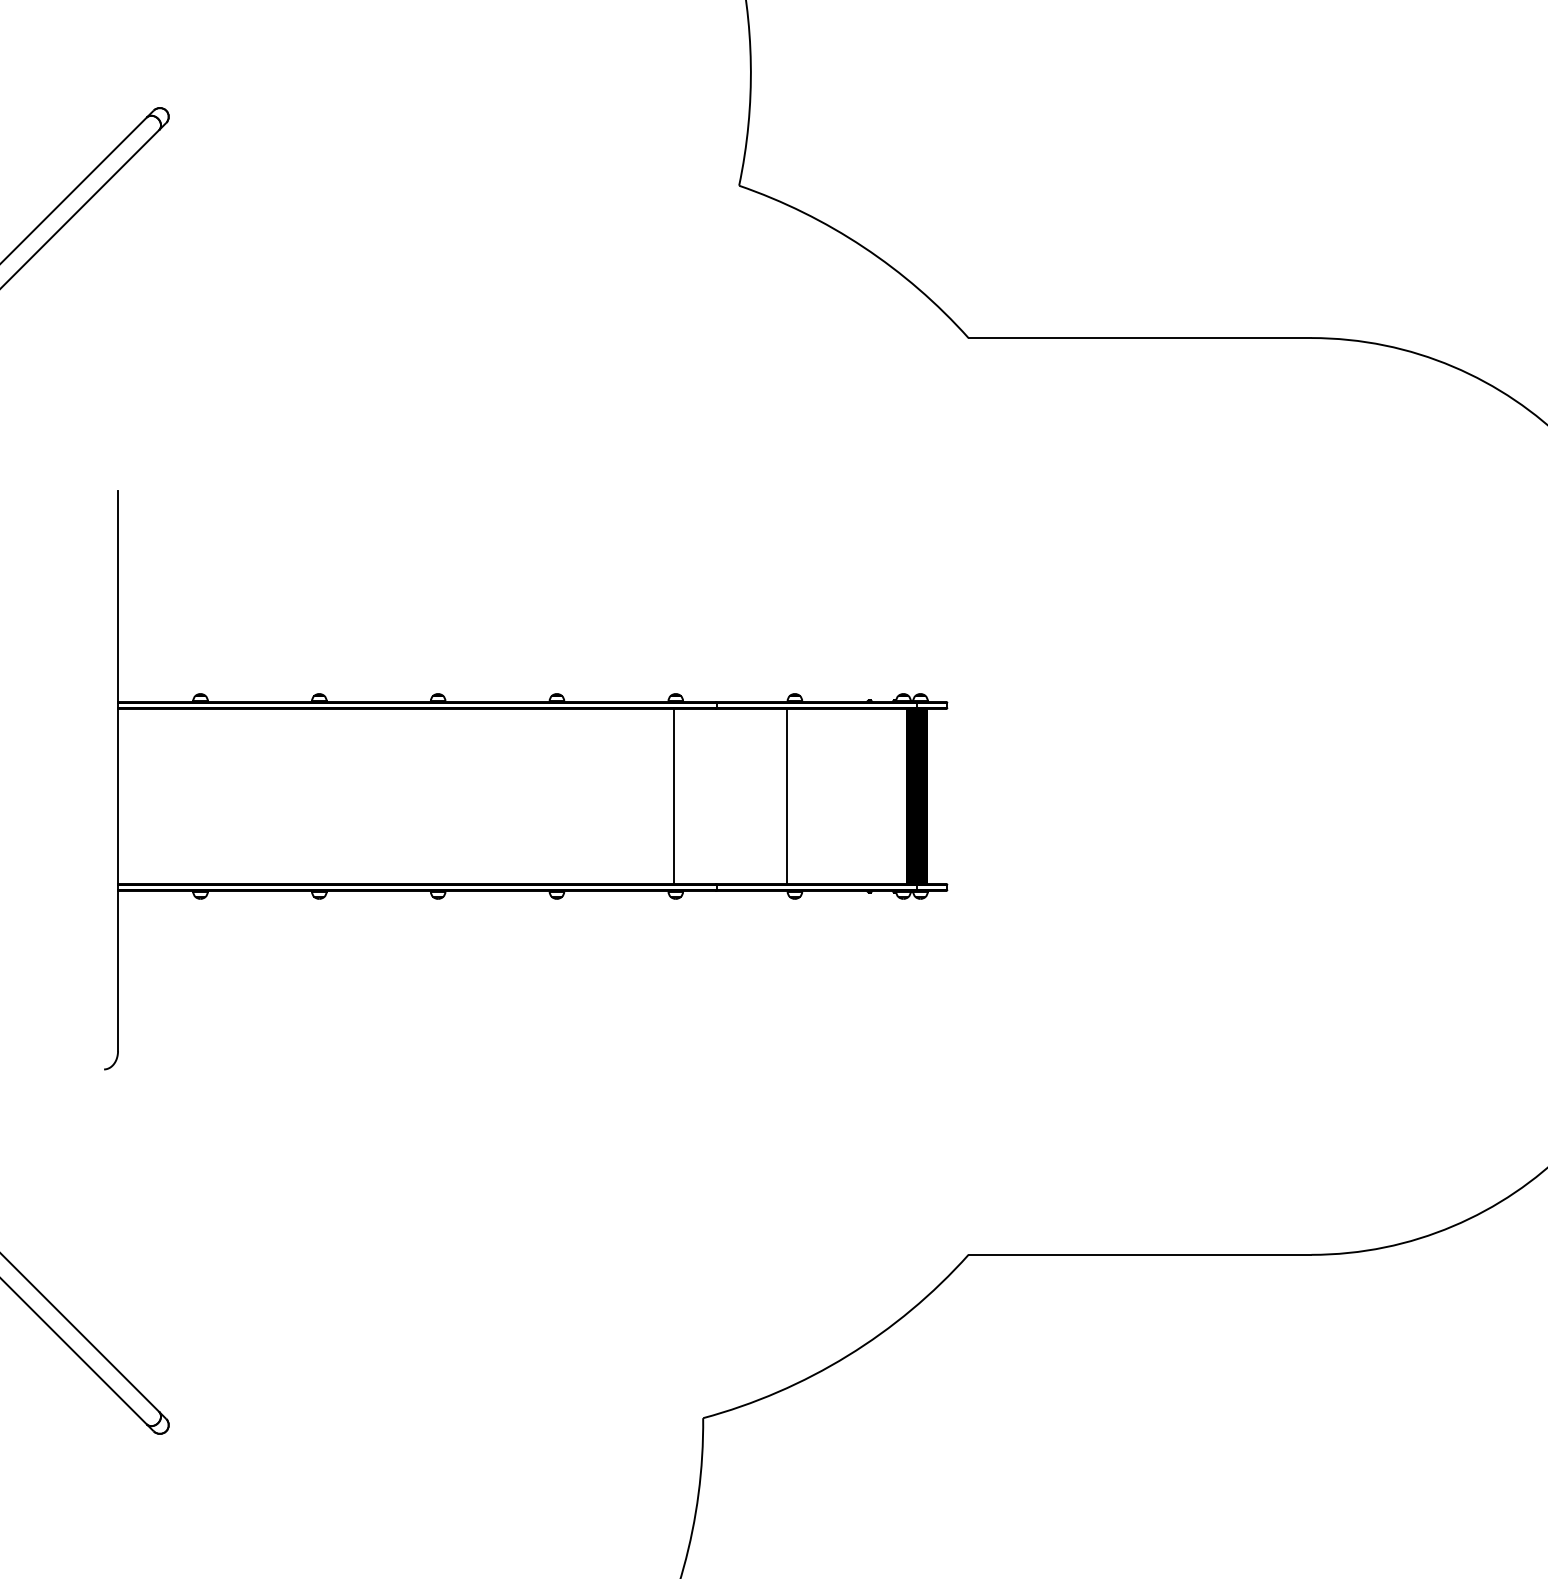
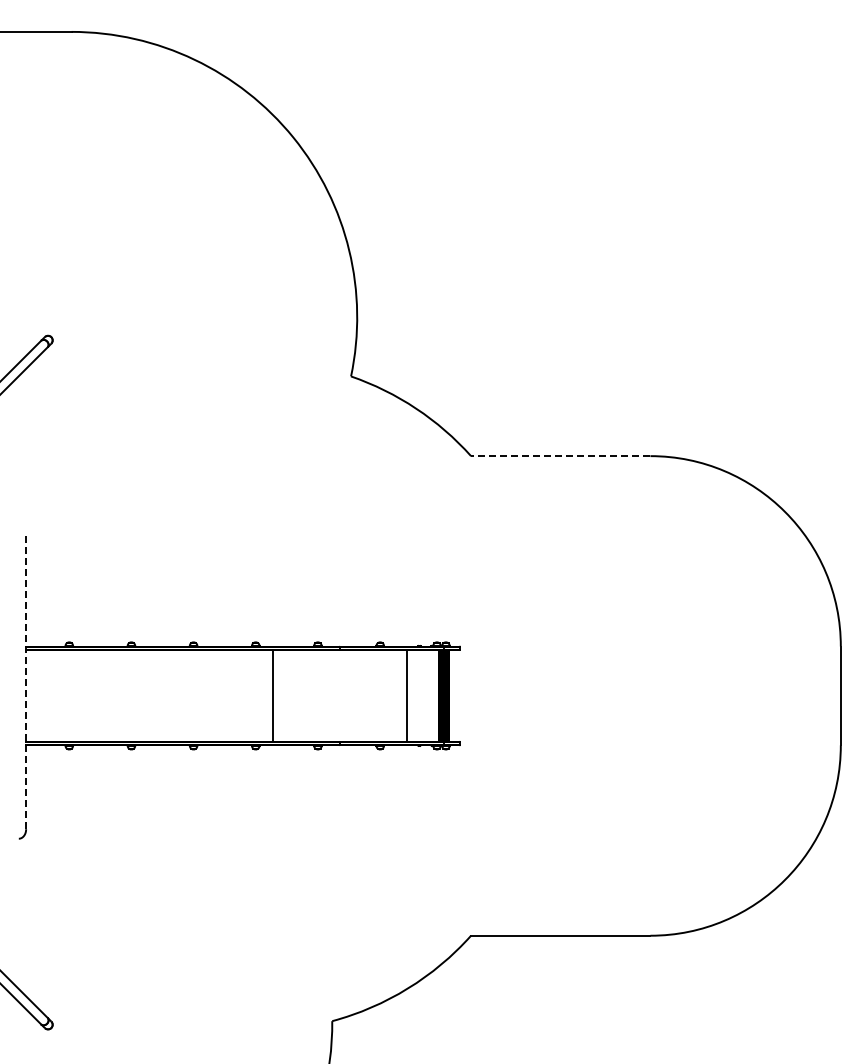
line: (1139, 338) -> (560, 456), solid -> dashed
line: (118, 770) -> (26, 682), solid -> dashed
line: (673, 795) -> (272, 695), moved
line: (787, 795) -> (407, 695), moved

